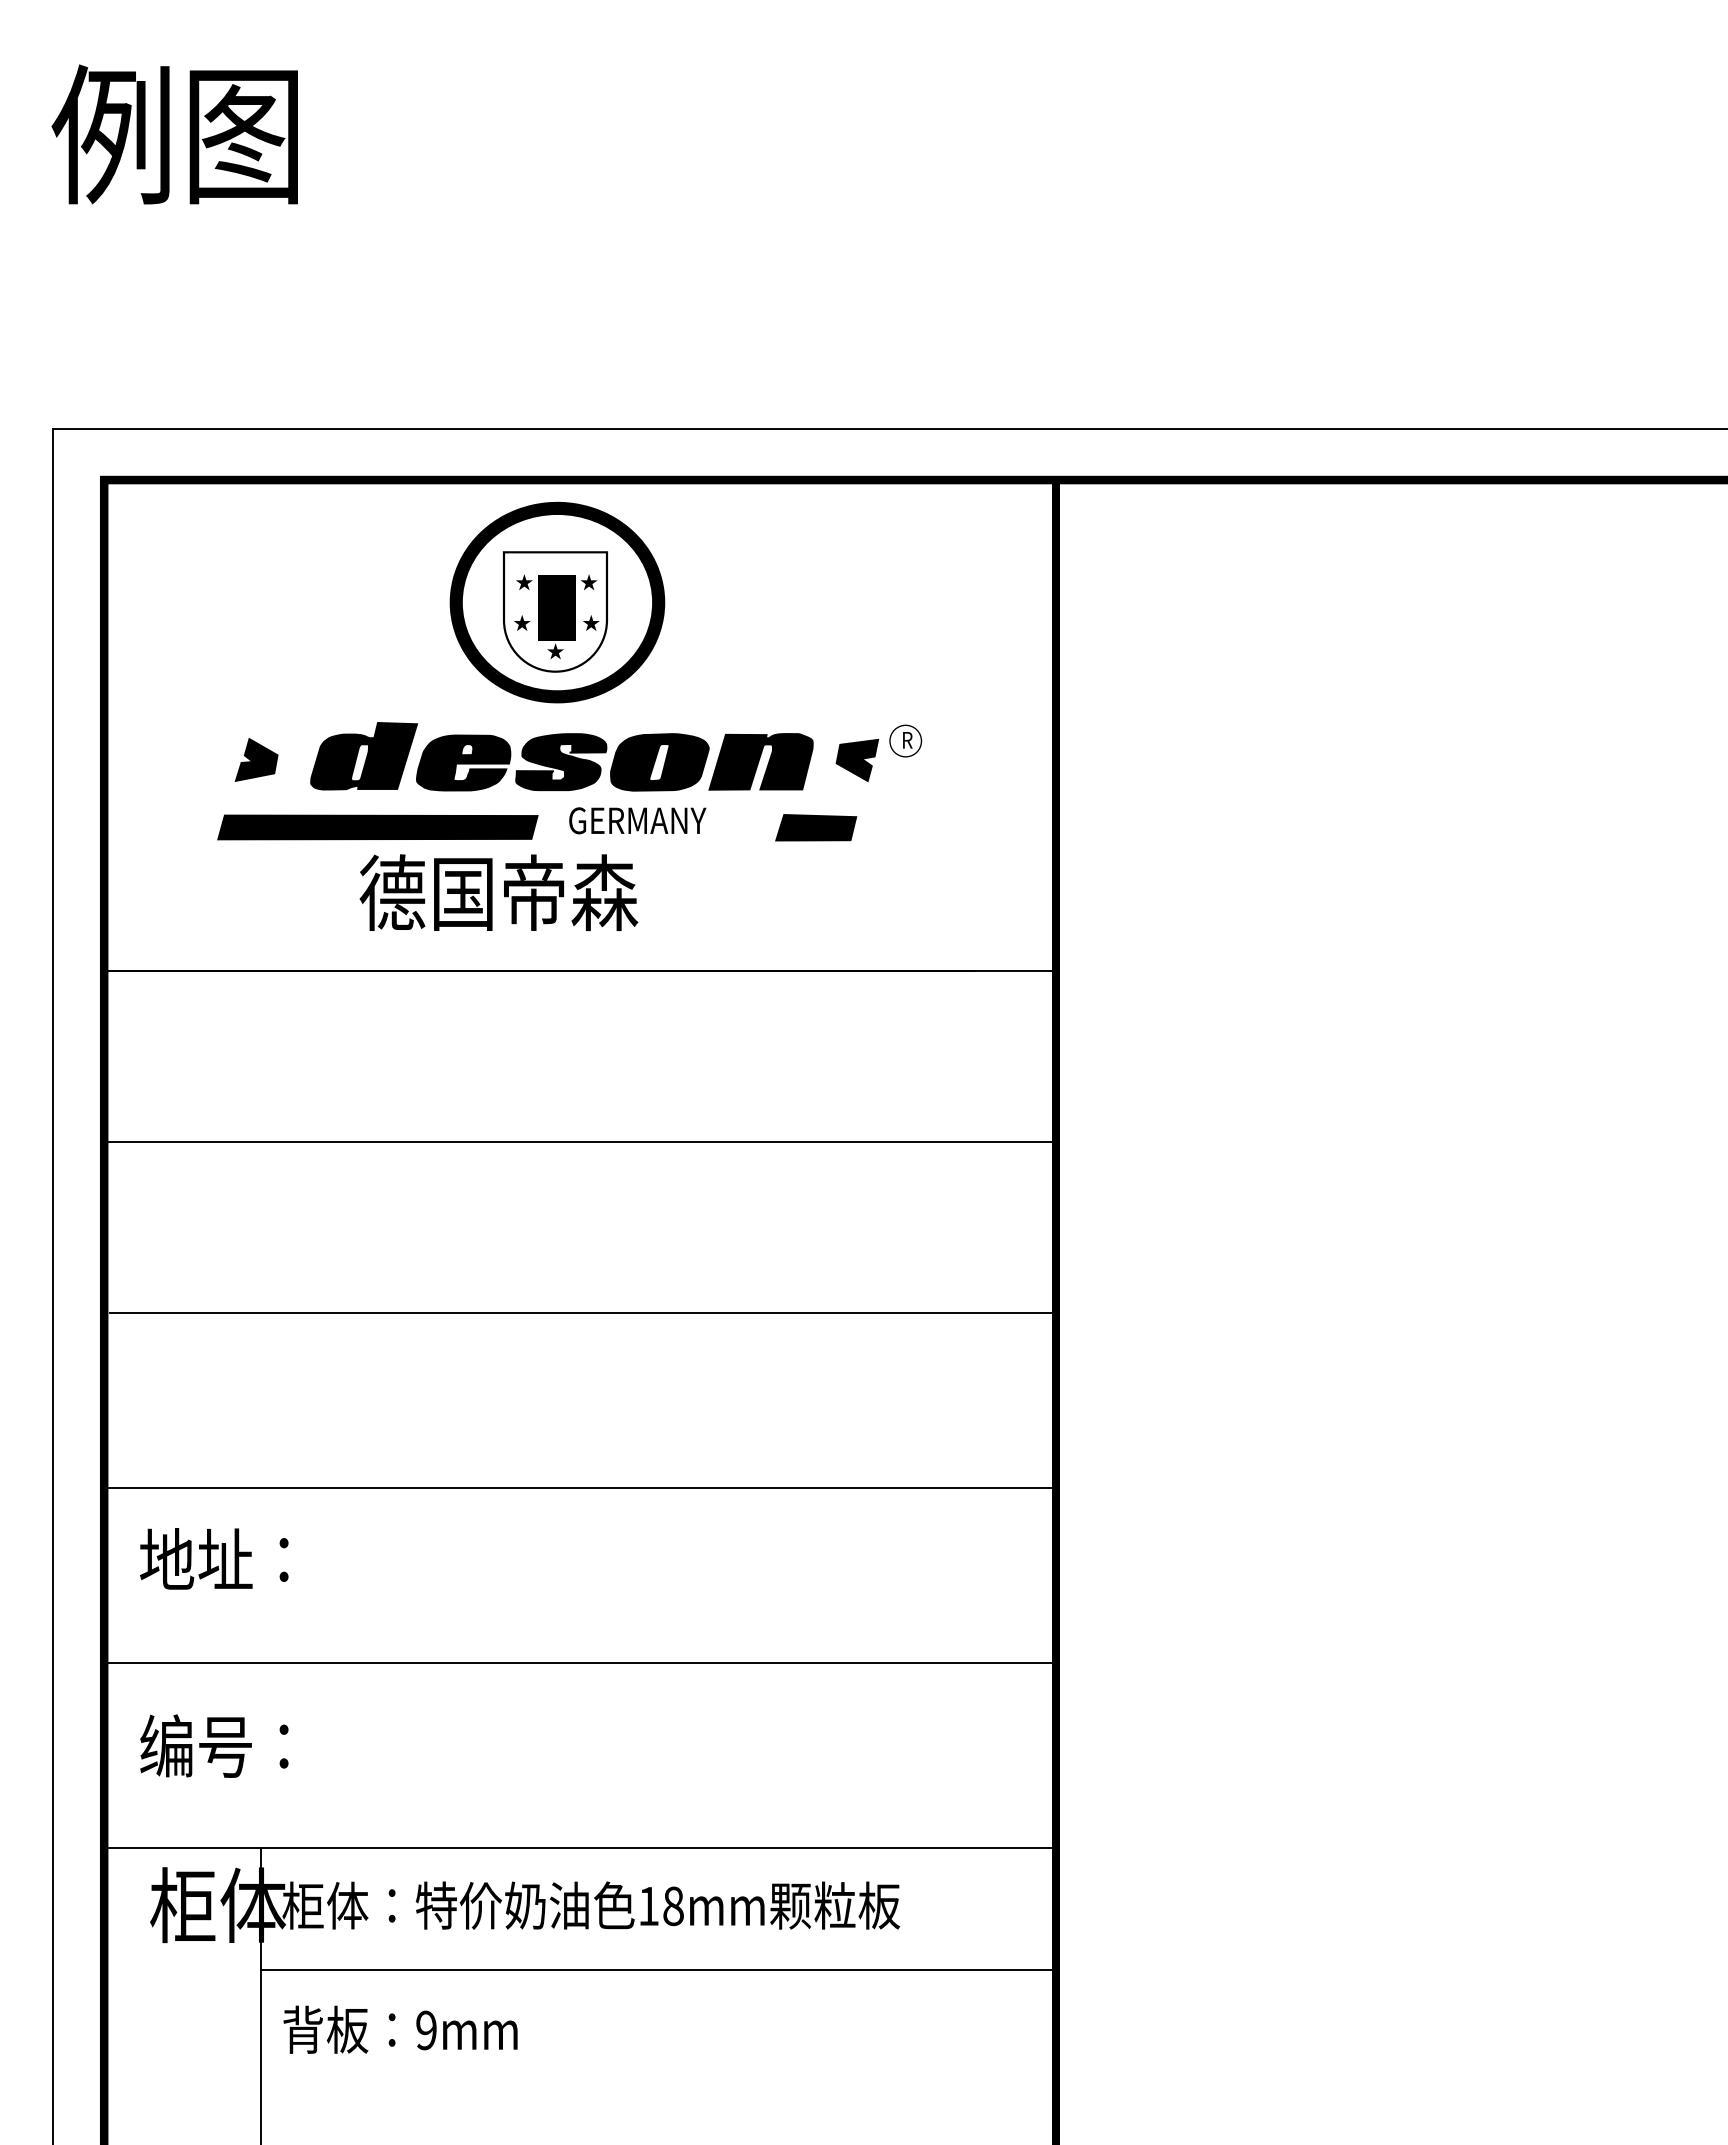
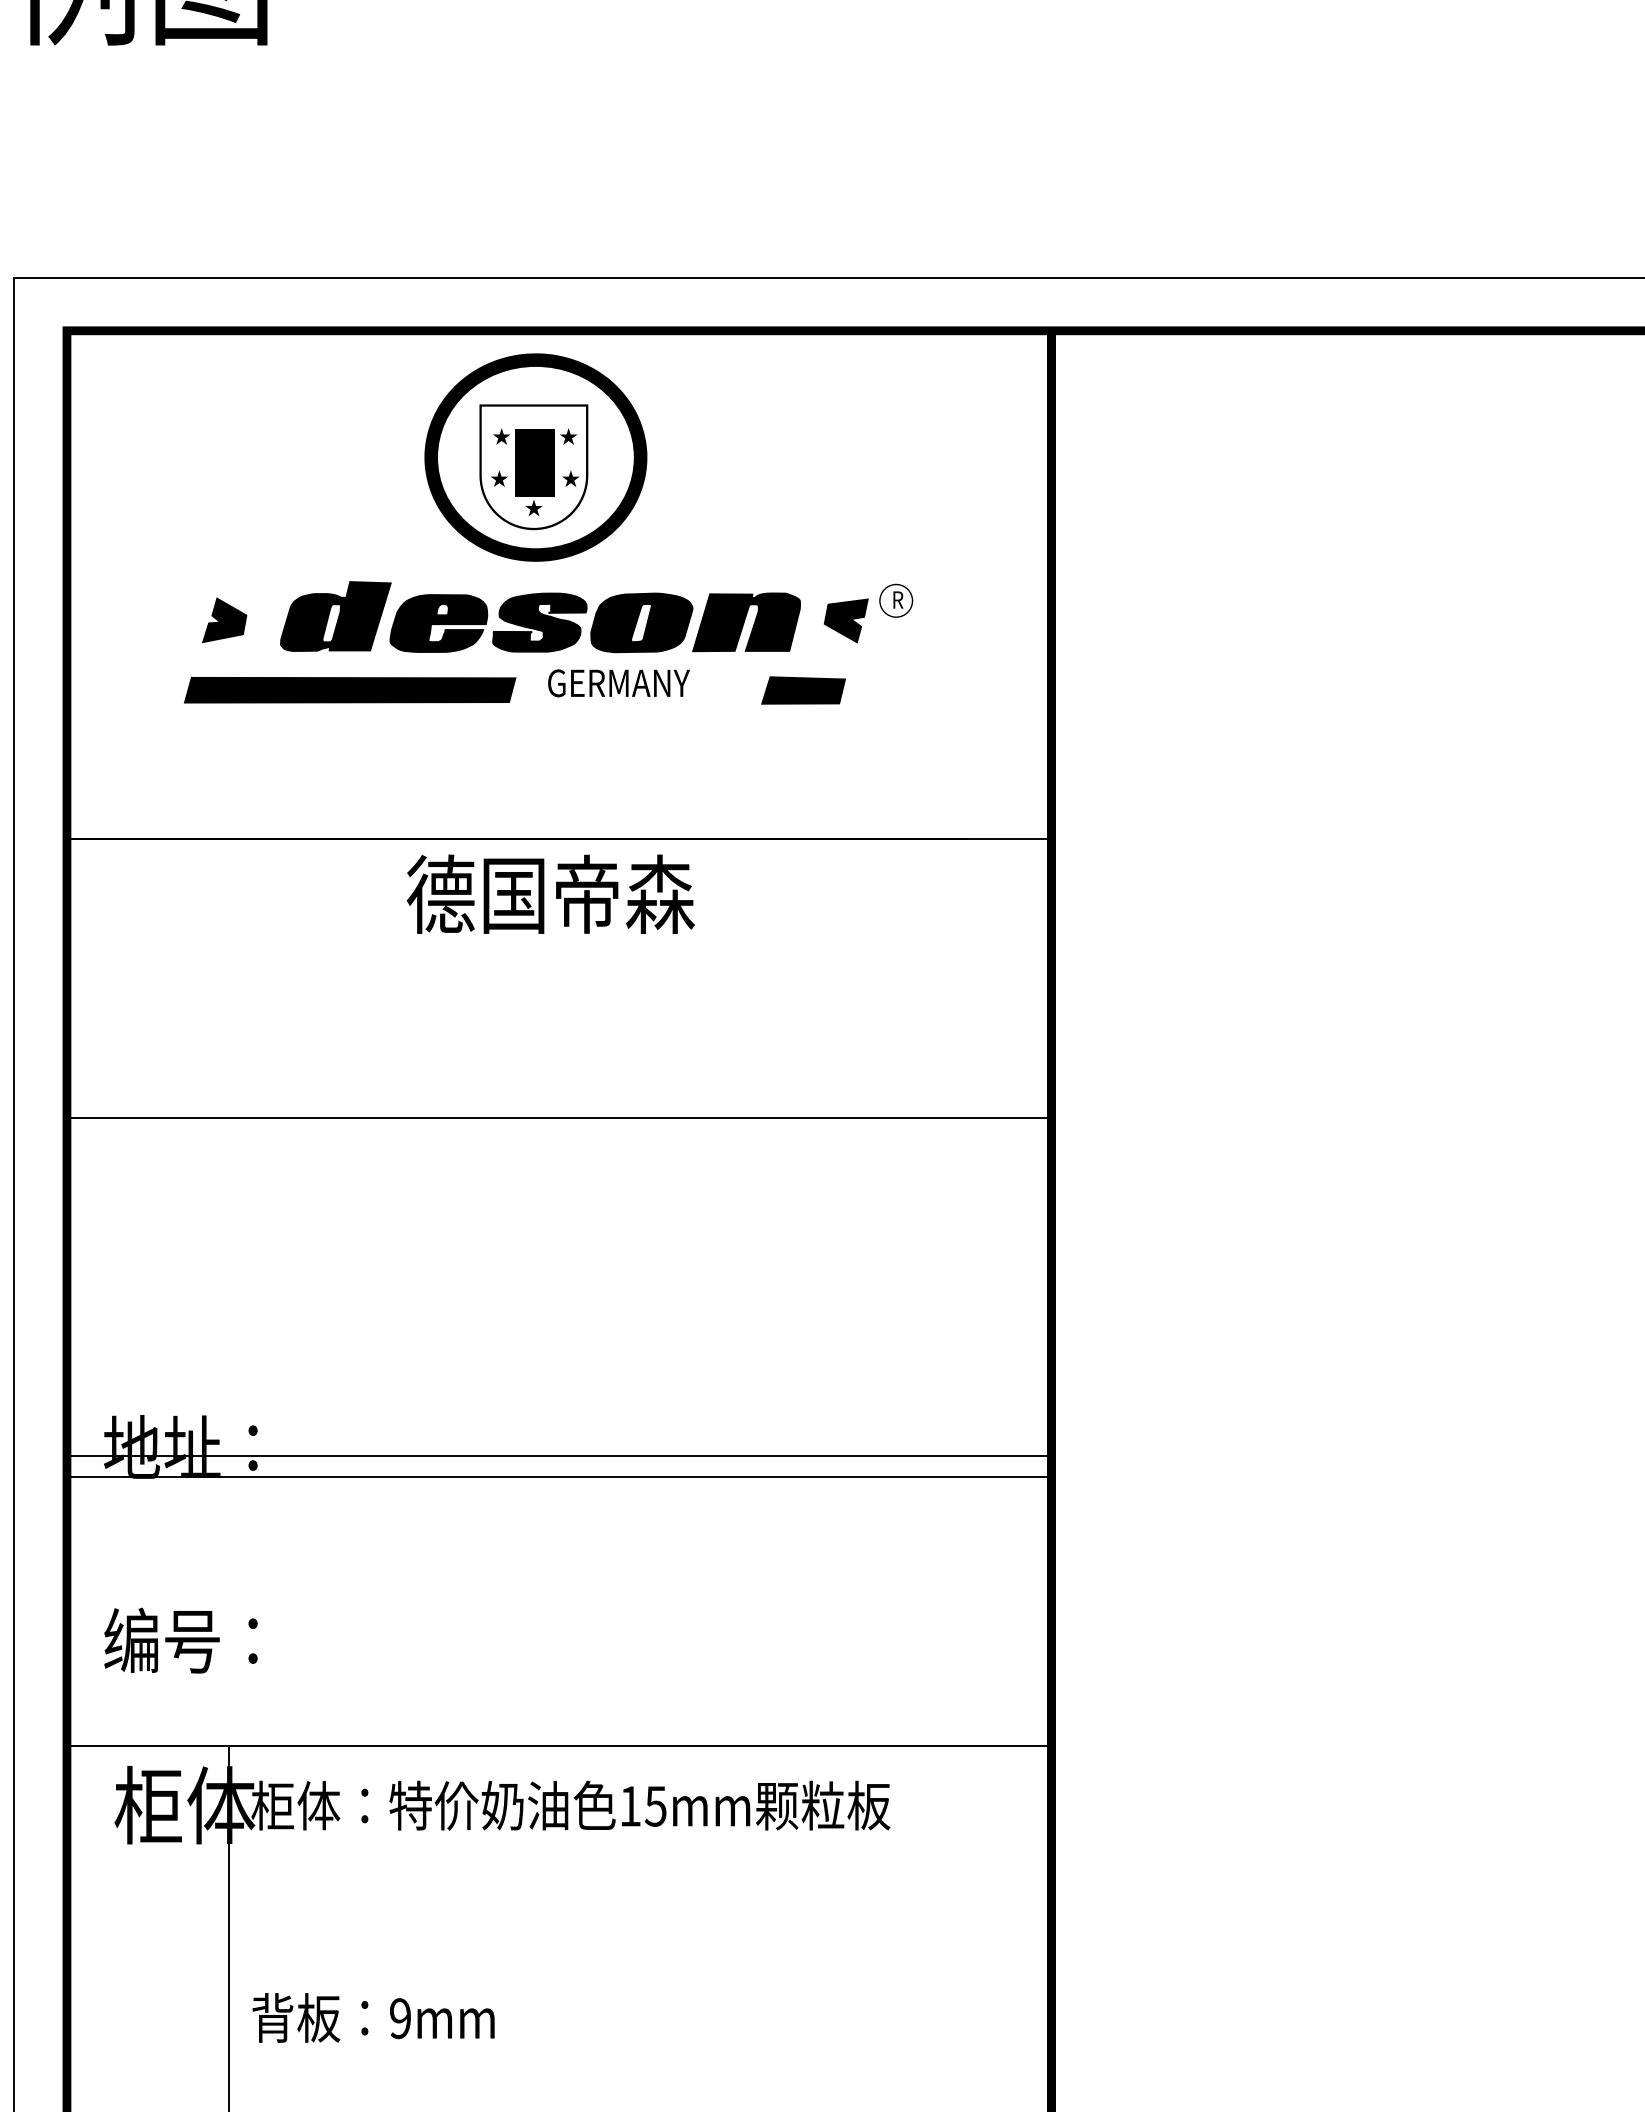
text: (498, 892) -> (550, 894), moved
line: (580, 1142) -> (559, 1118), moved
line: (582, 1312) -> (561, 1192), removed
line: (580, 1488) -> (559, 1477), moved
line: (580, 1663) -> (559, 1455), moved
text: (672, 1906) -> (654, 1806), 18mm -> 15mm
line: (658, 1970) -> (640, 1872), removed
text: (400, 2029) -> (373, 2017), moved

